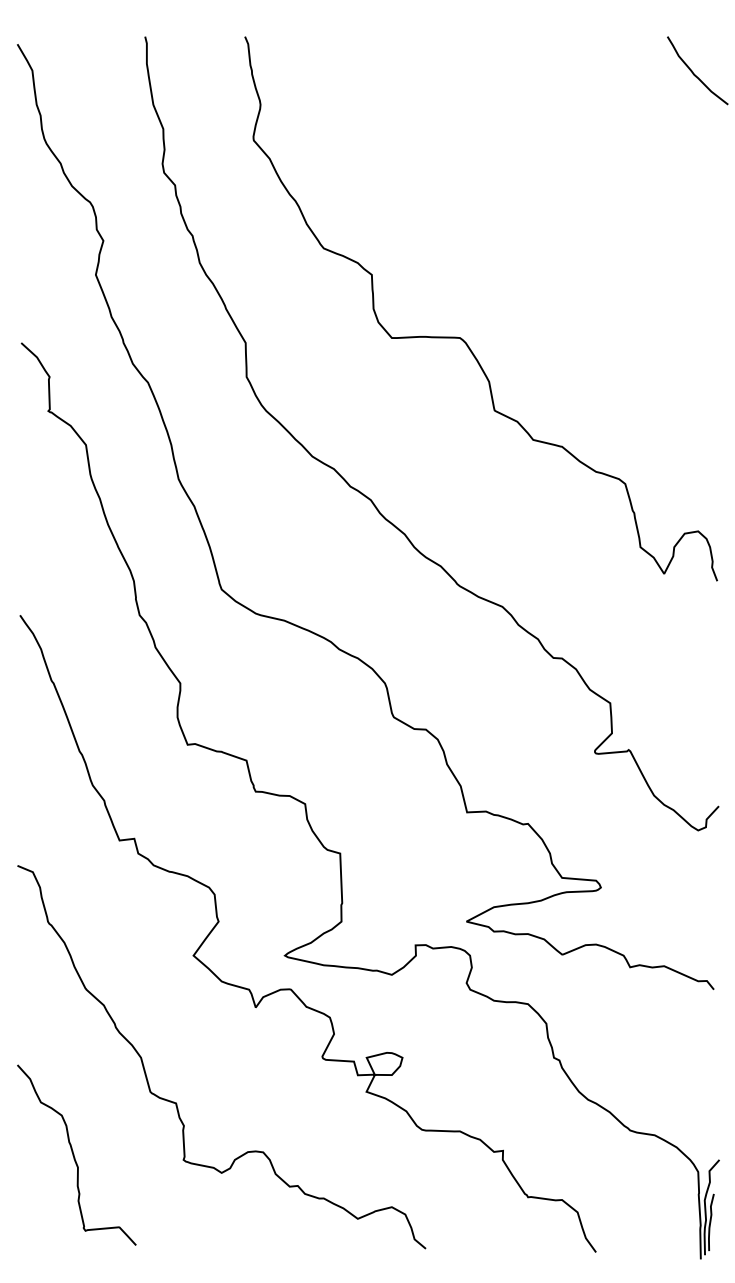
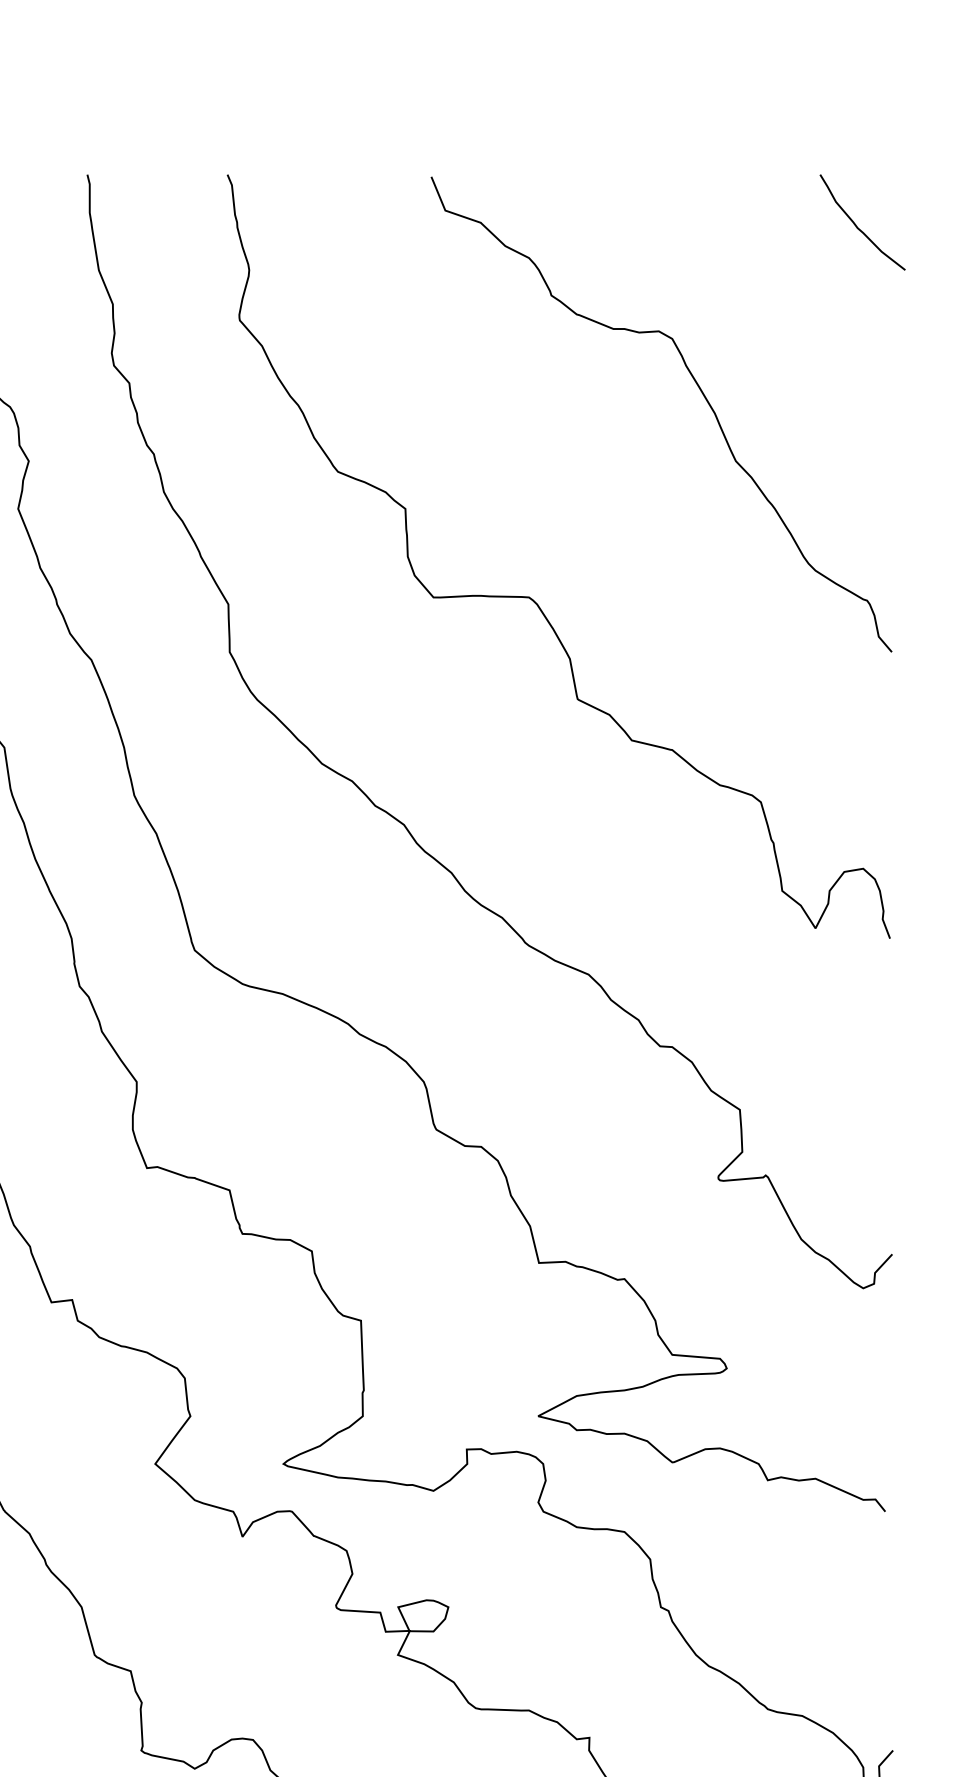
curve: (582, 192) -> (700, 393), added

